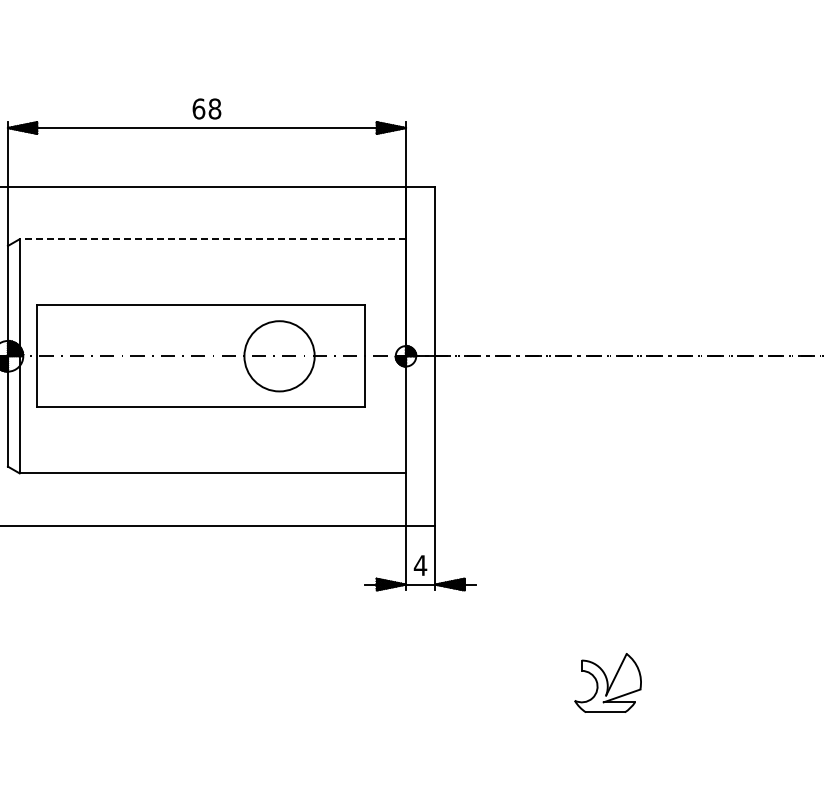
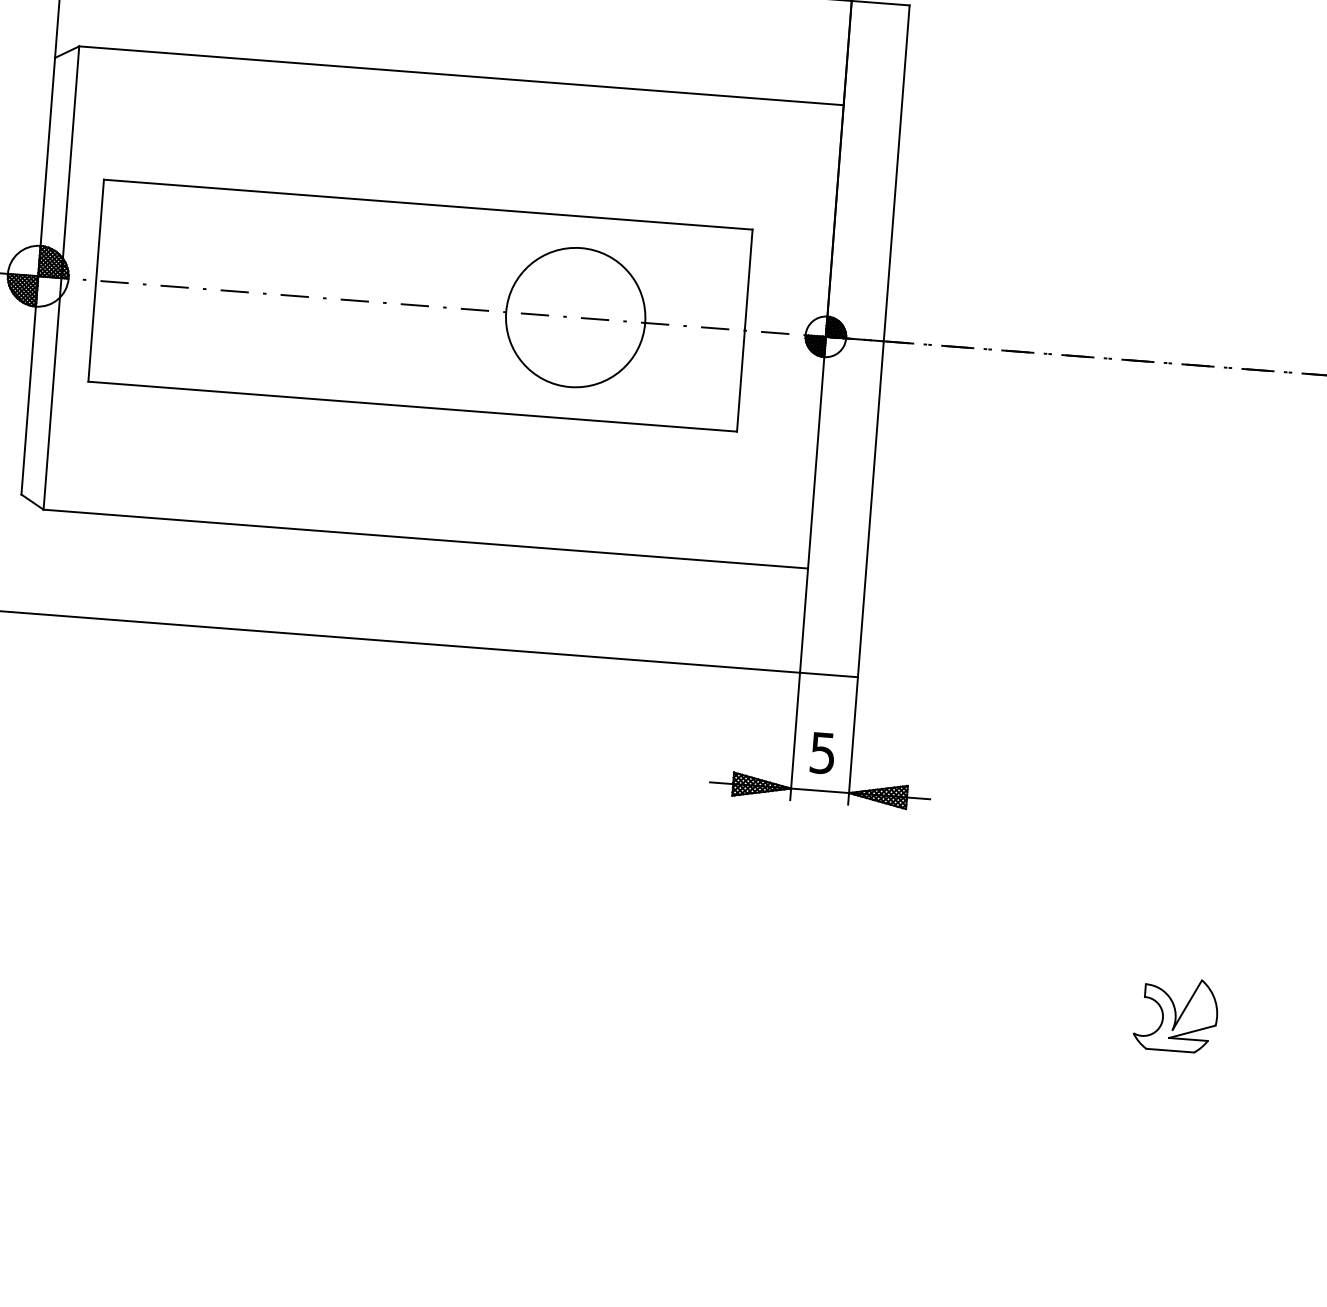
line: (212, 239) -> (460, 76), dashed -> solid
text: (420, 565) -> (822, 752), 4 -> 5
part: (608, 683) -> (1176, 1015), size x0.62

